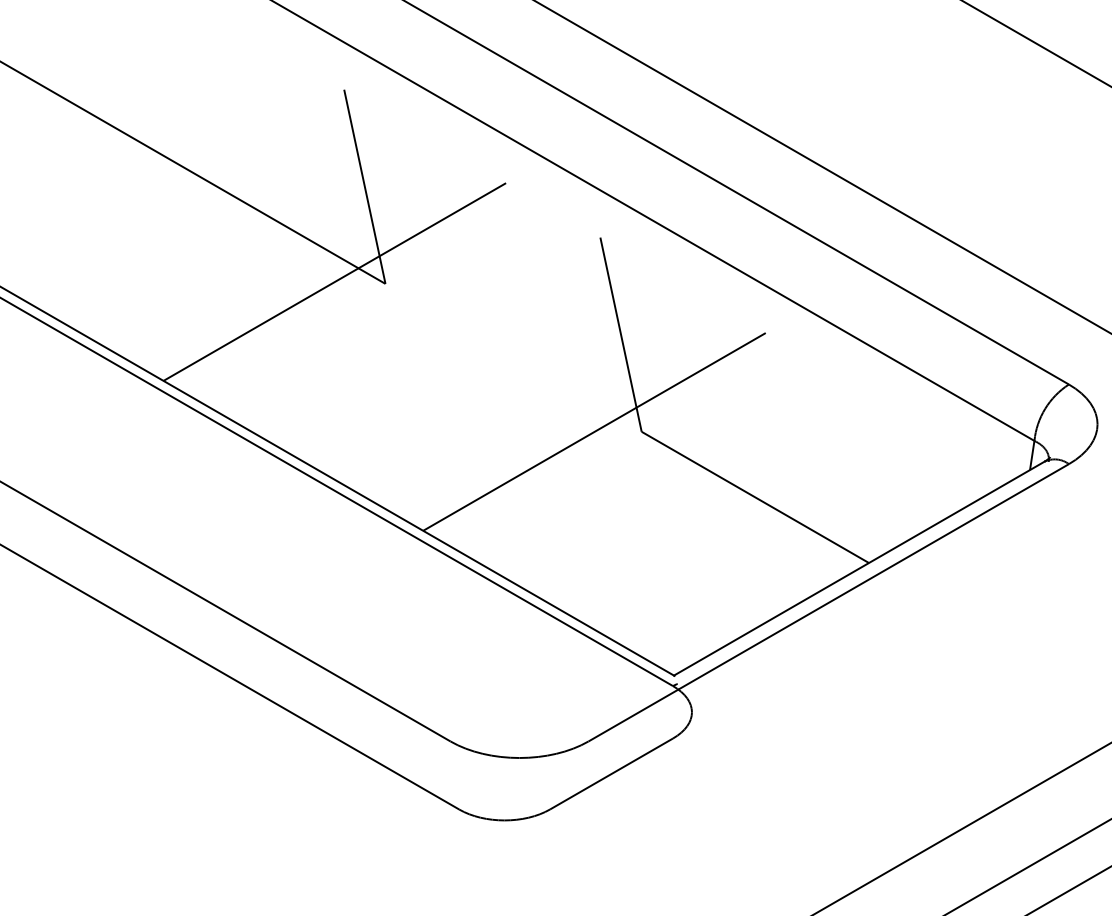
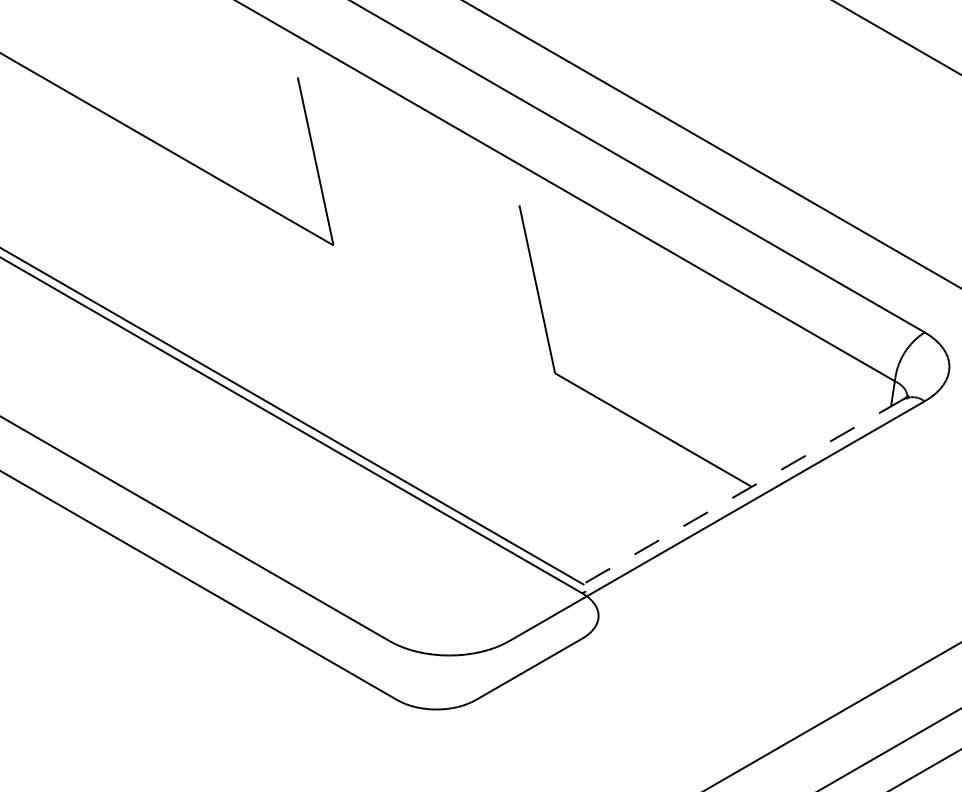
line: (334, 281) -> (289, 243), removed
line: (594, 430) -> (514, 372), removed
line: (858, 568) -> (742, 491), solid -> dashed

